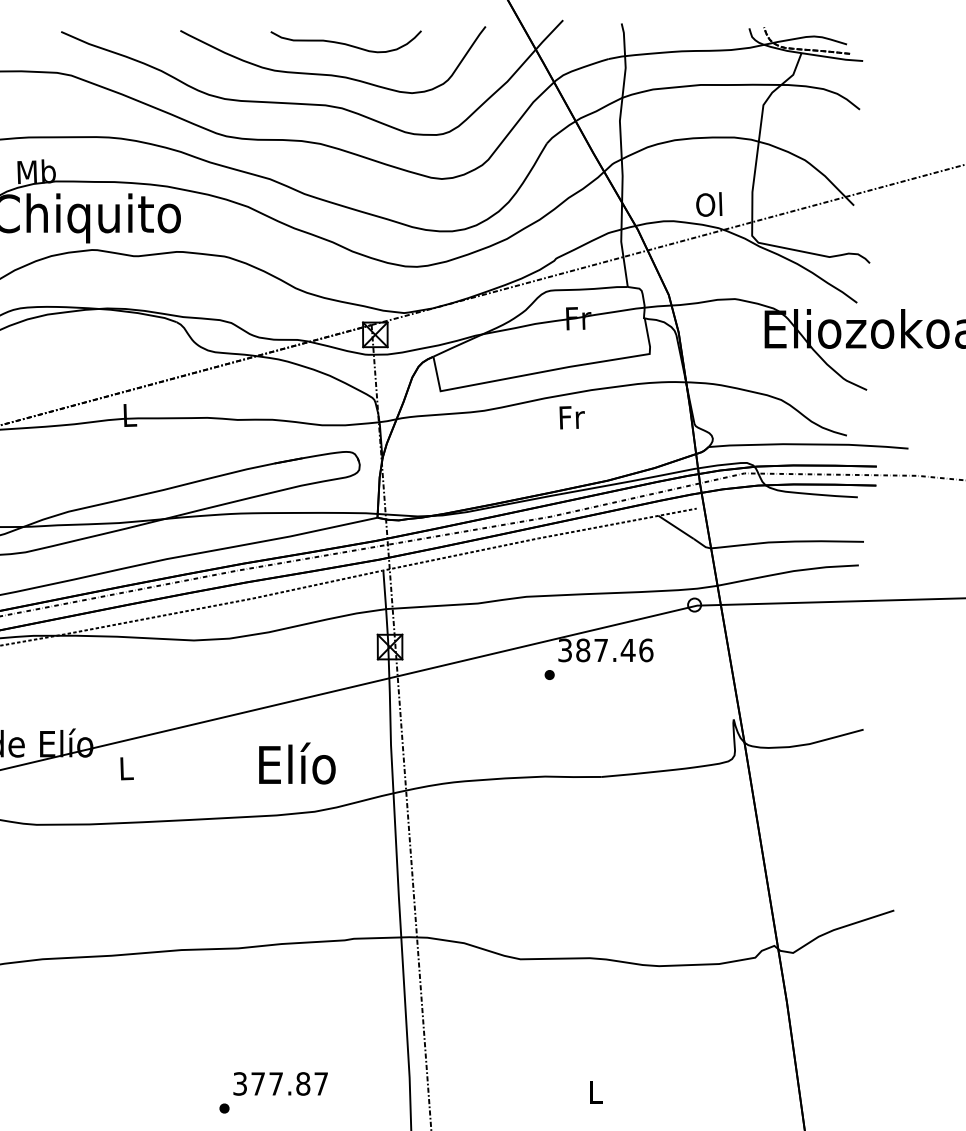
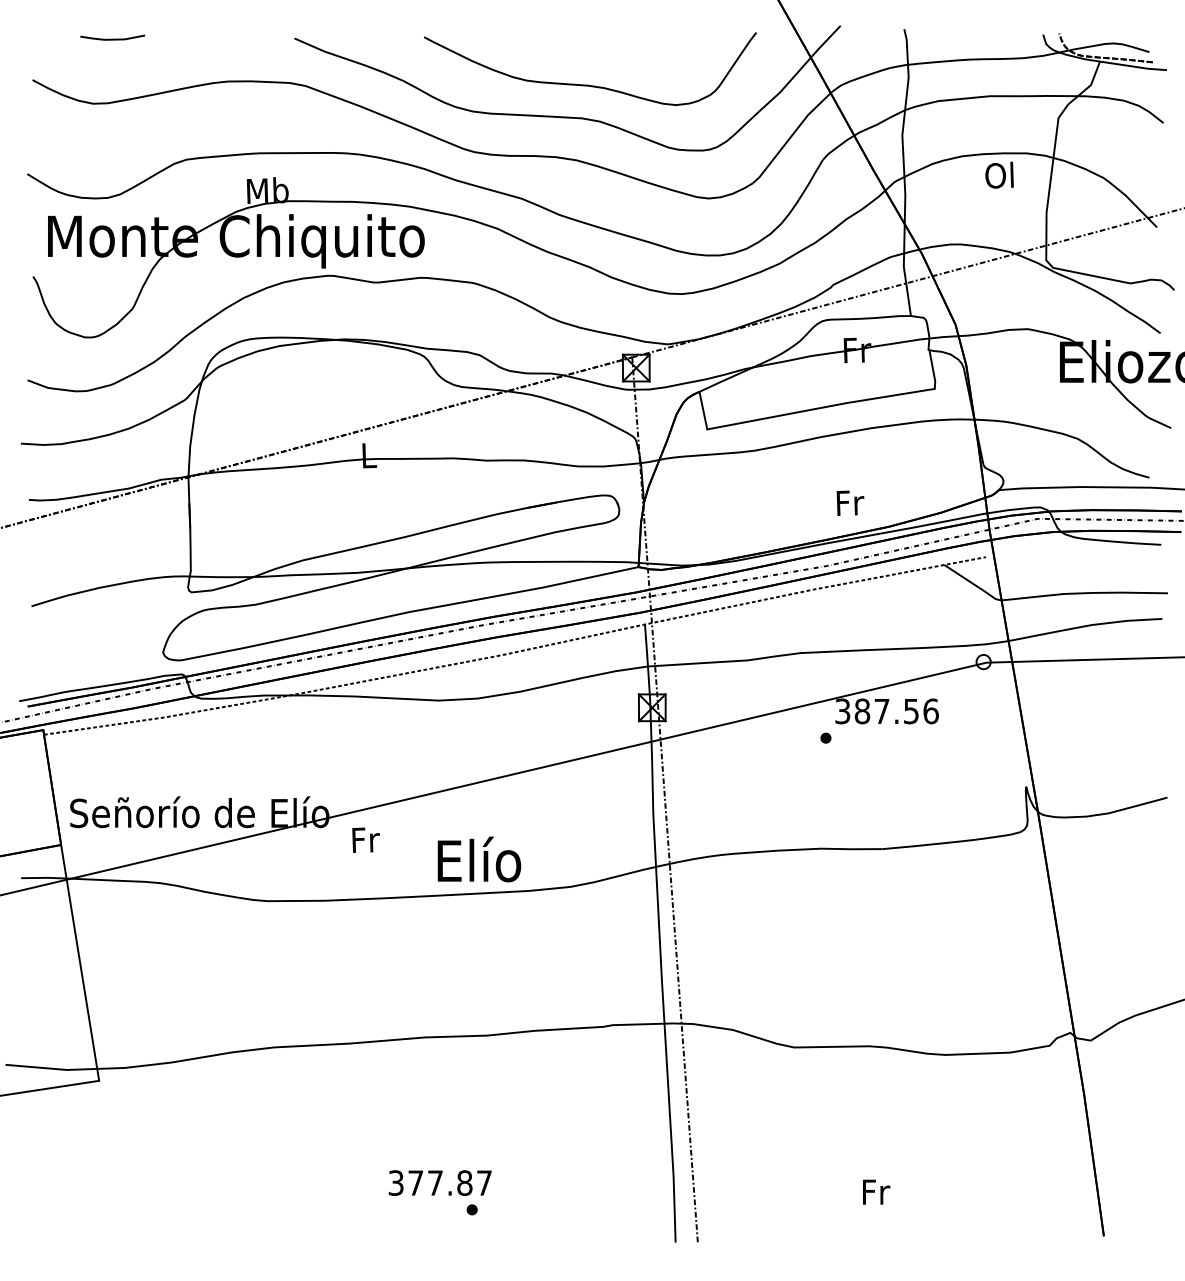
curve: (345, 42) -> (603, 50), removed
text: (709, 203) -> (999, 174), moved
text: (572, 417) -> (850, 502), moved
text: (628, 650) -> (911, 711), 387.46 -> 387.56
text: (297, 763) -> (479, 859), moved
text: (126, 768) -> (365, 839), L -> Fr
text: (279, 1083) -> (439, 1182), moved
text: (596, 1091) -> (876, 1191), L -> Fr

